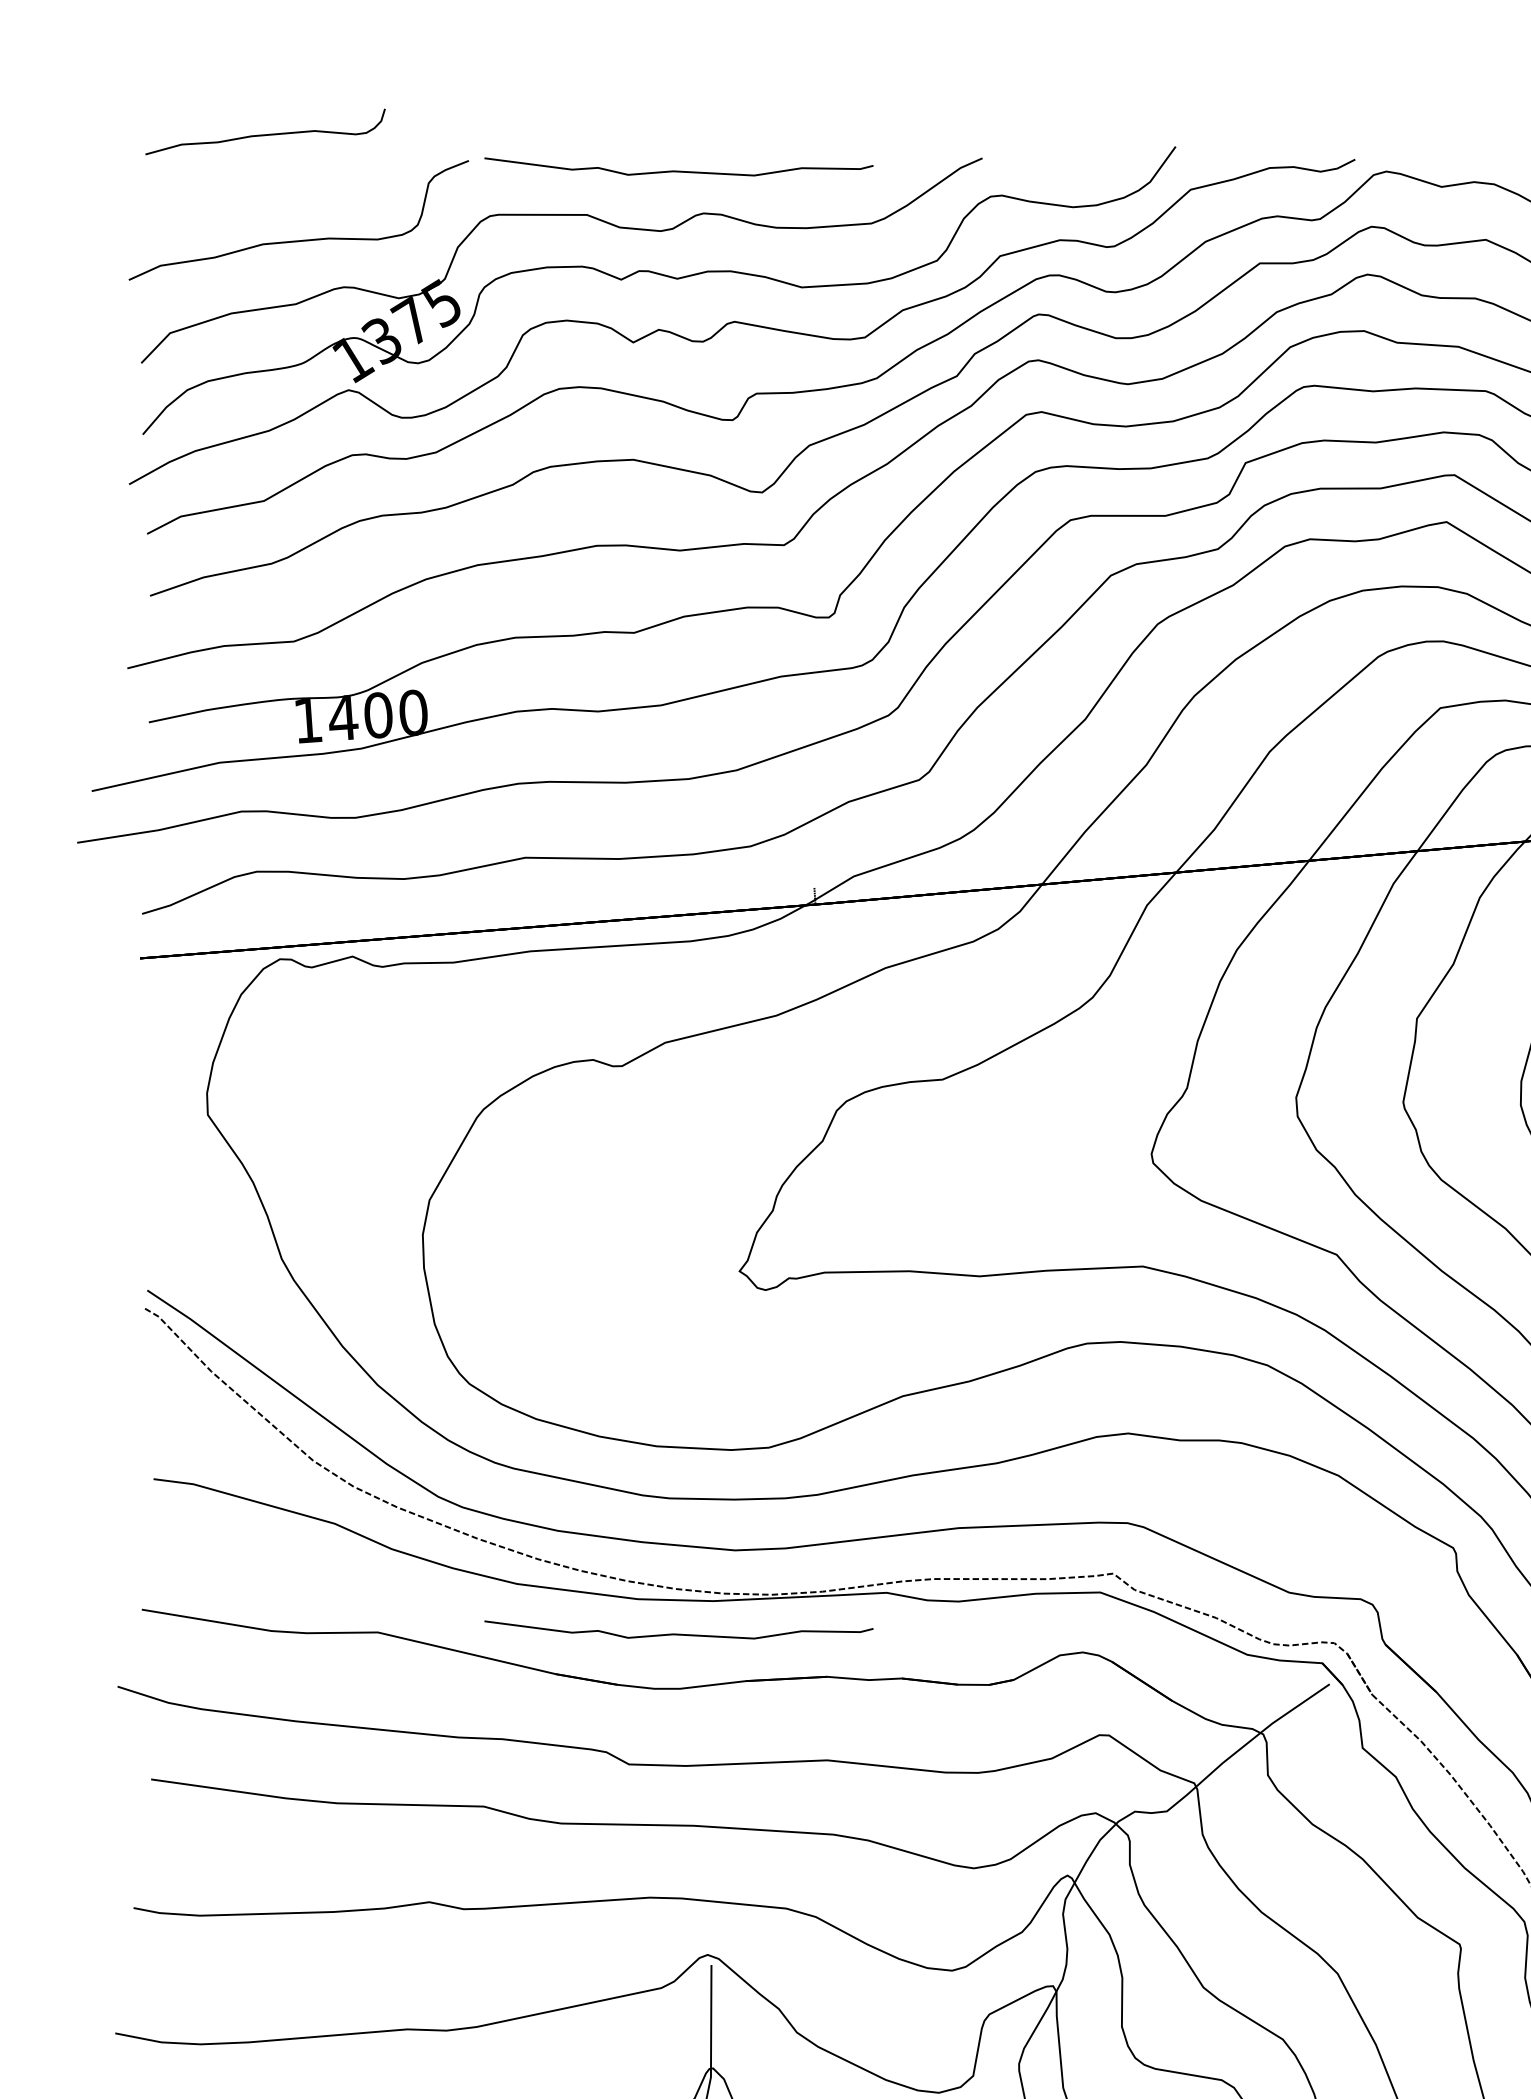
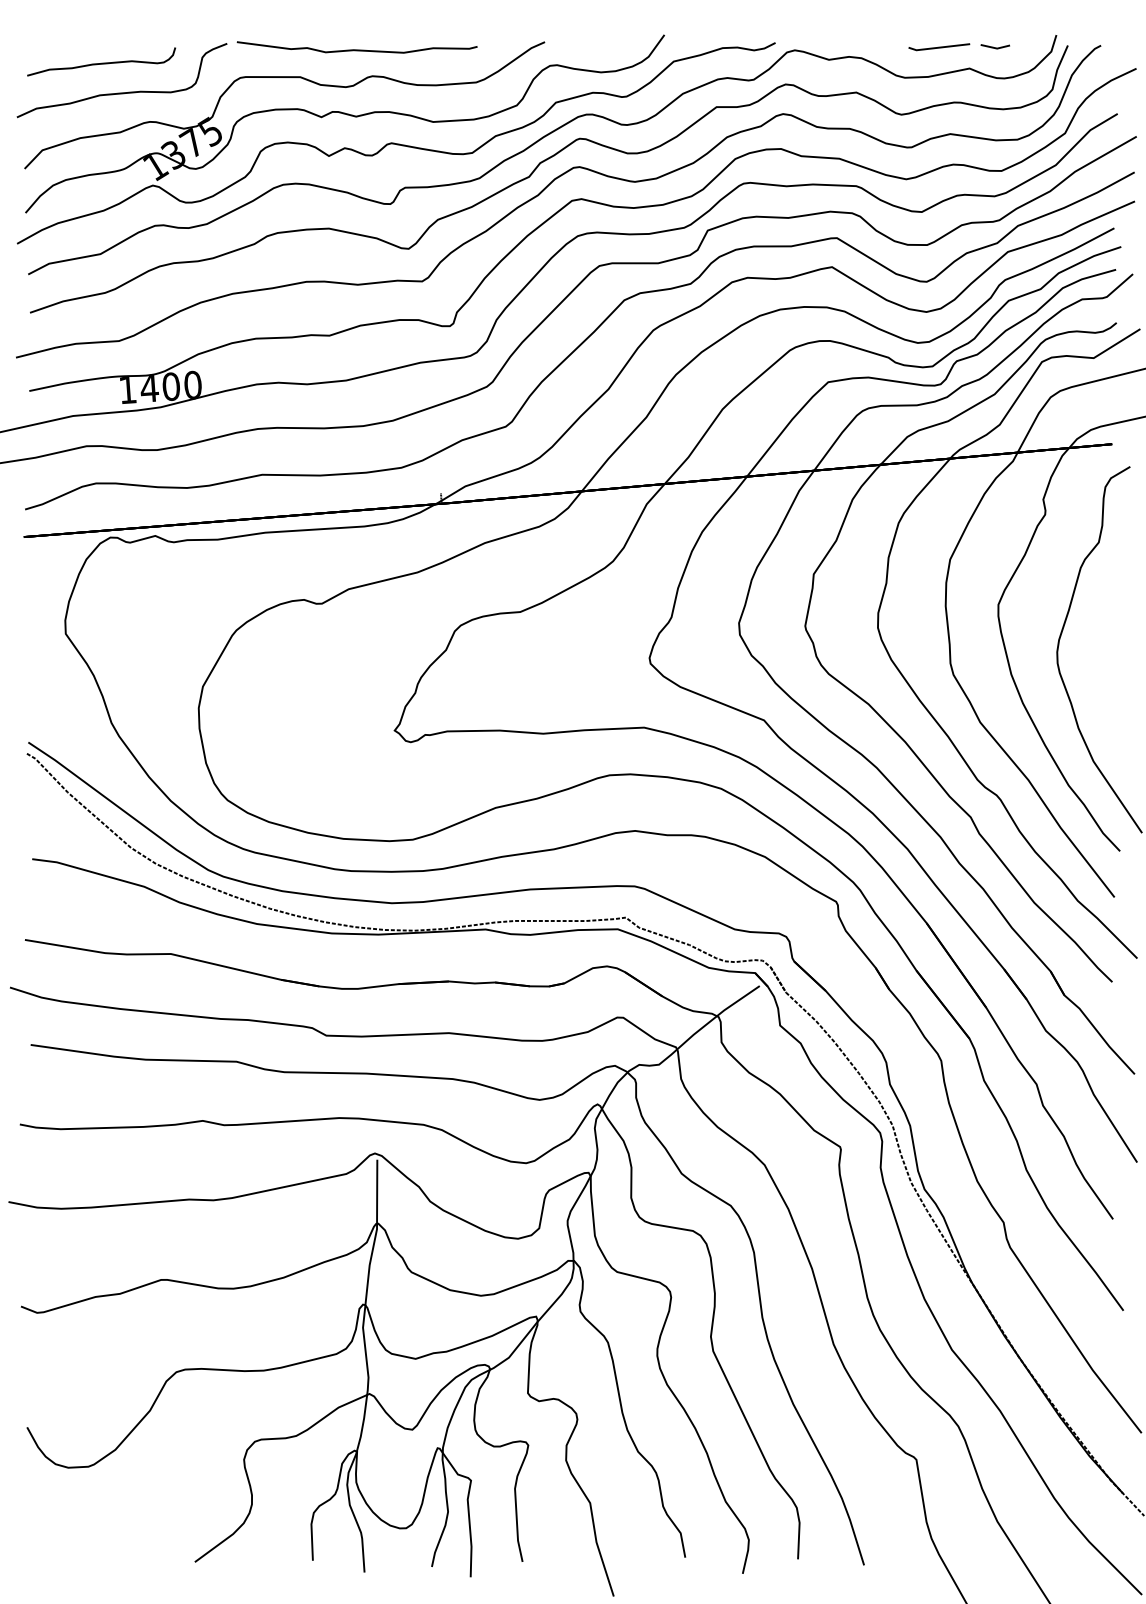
curve: (265, 133) -> (101, 62), moved
curve: (677, 1633) -> (356, 954), removed

